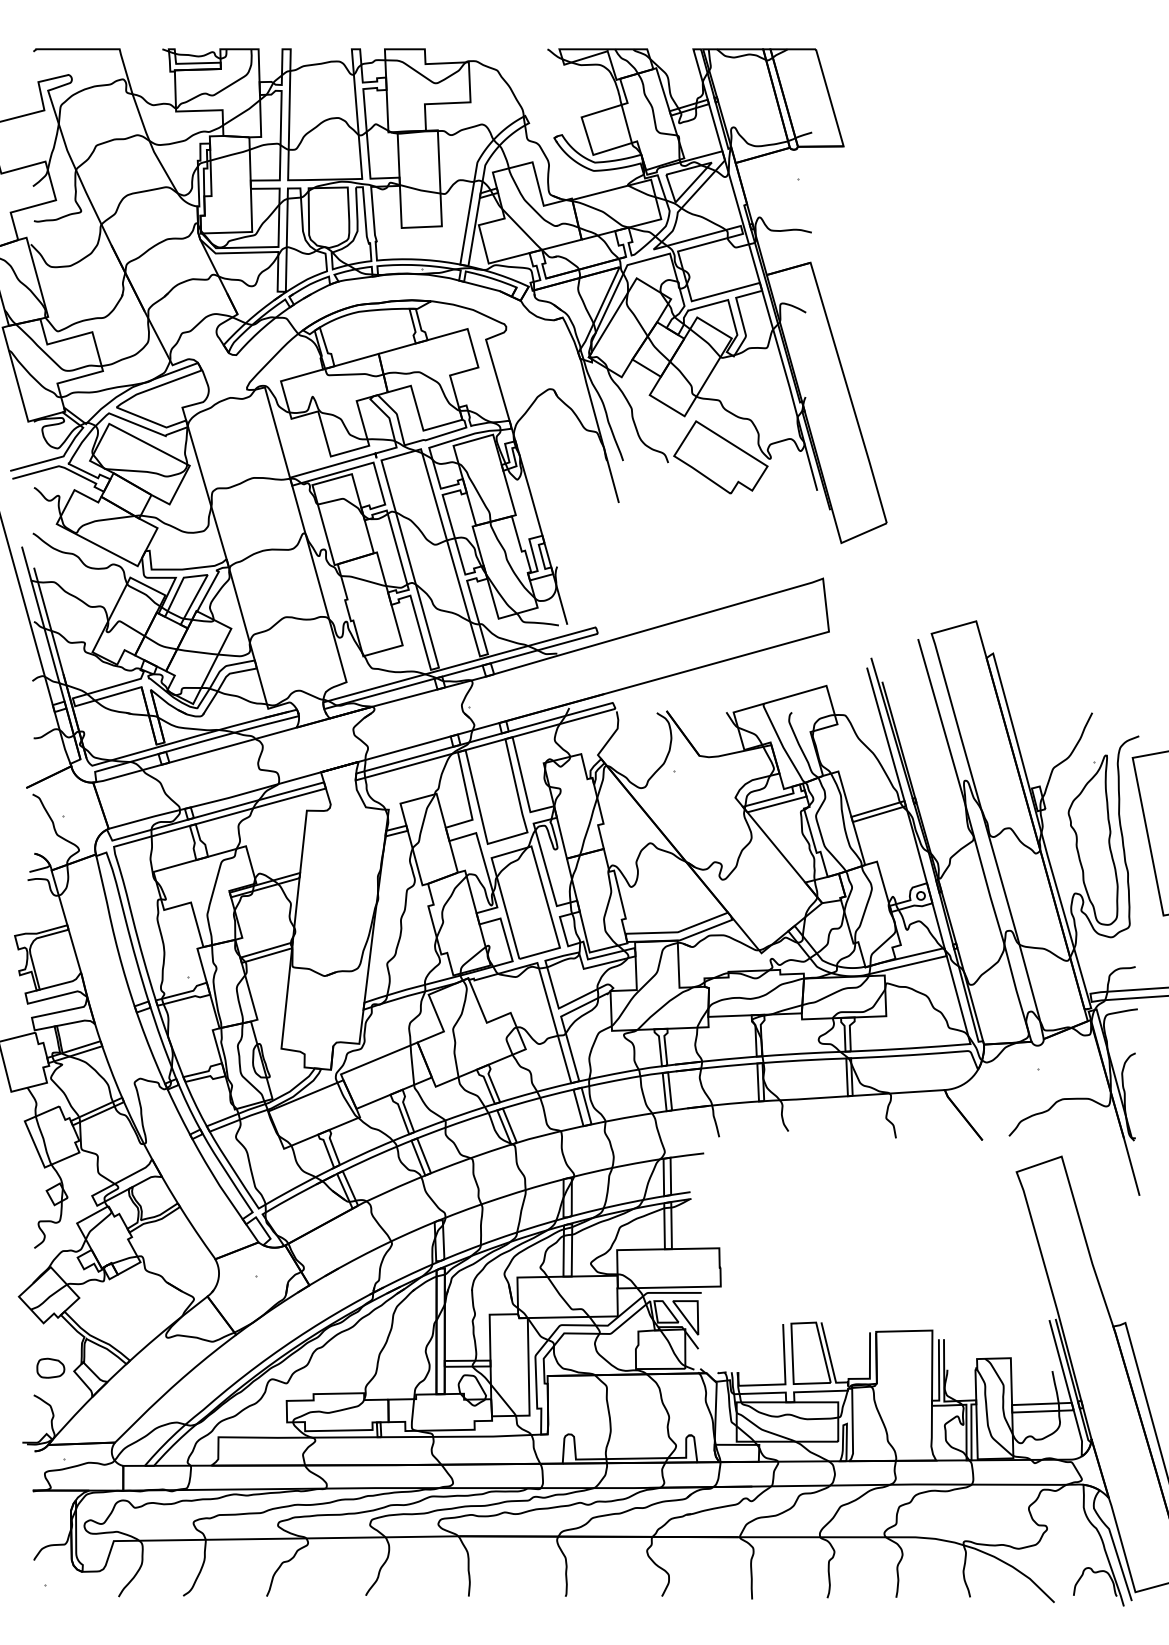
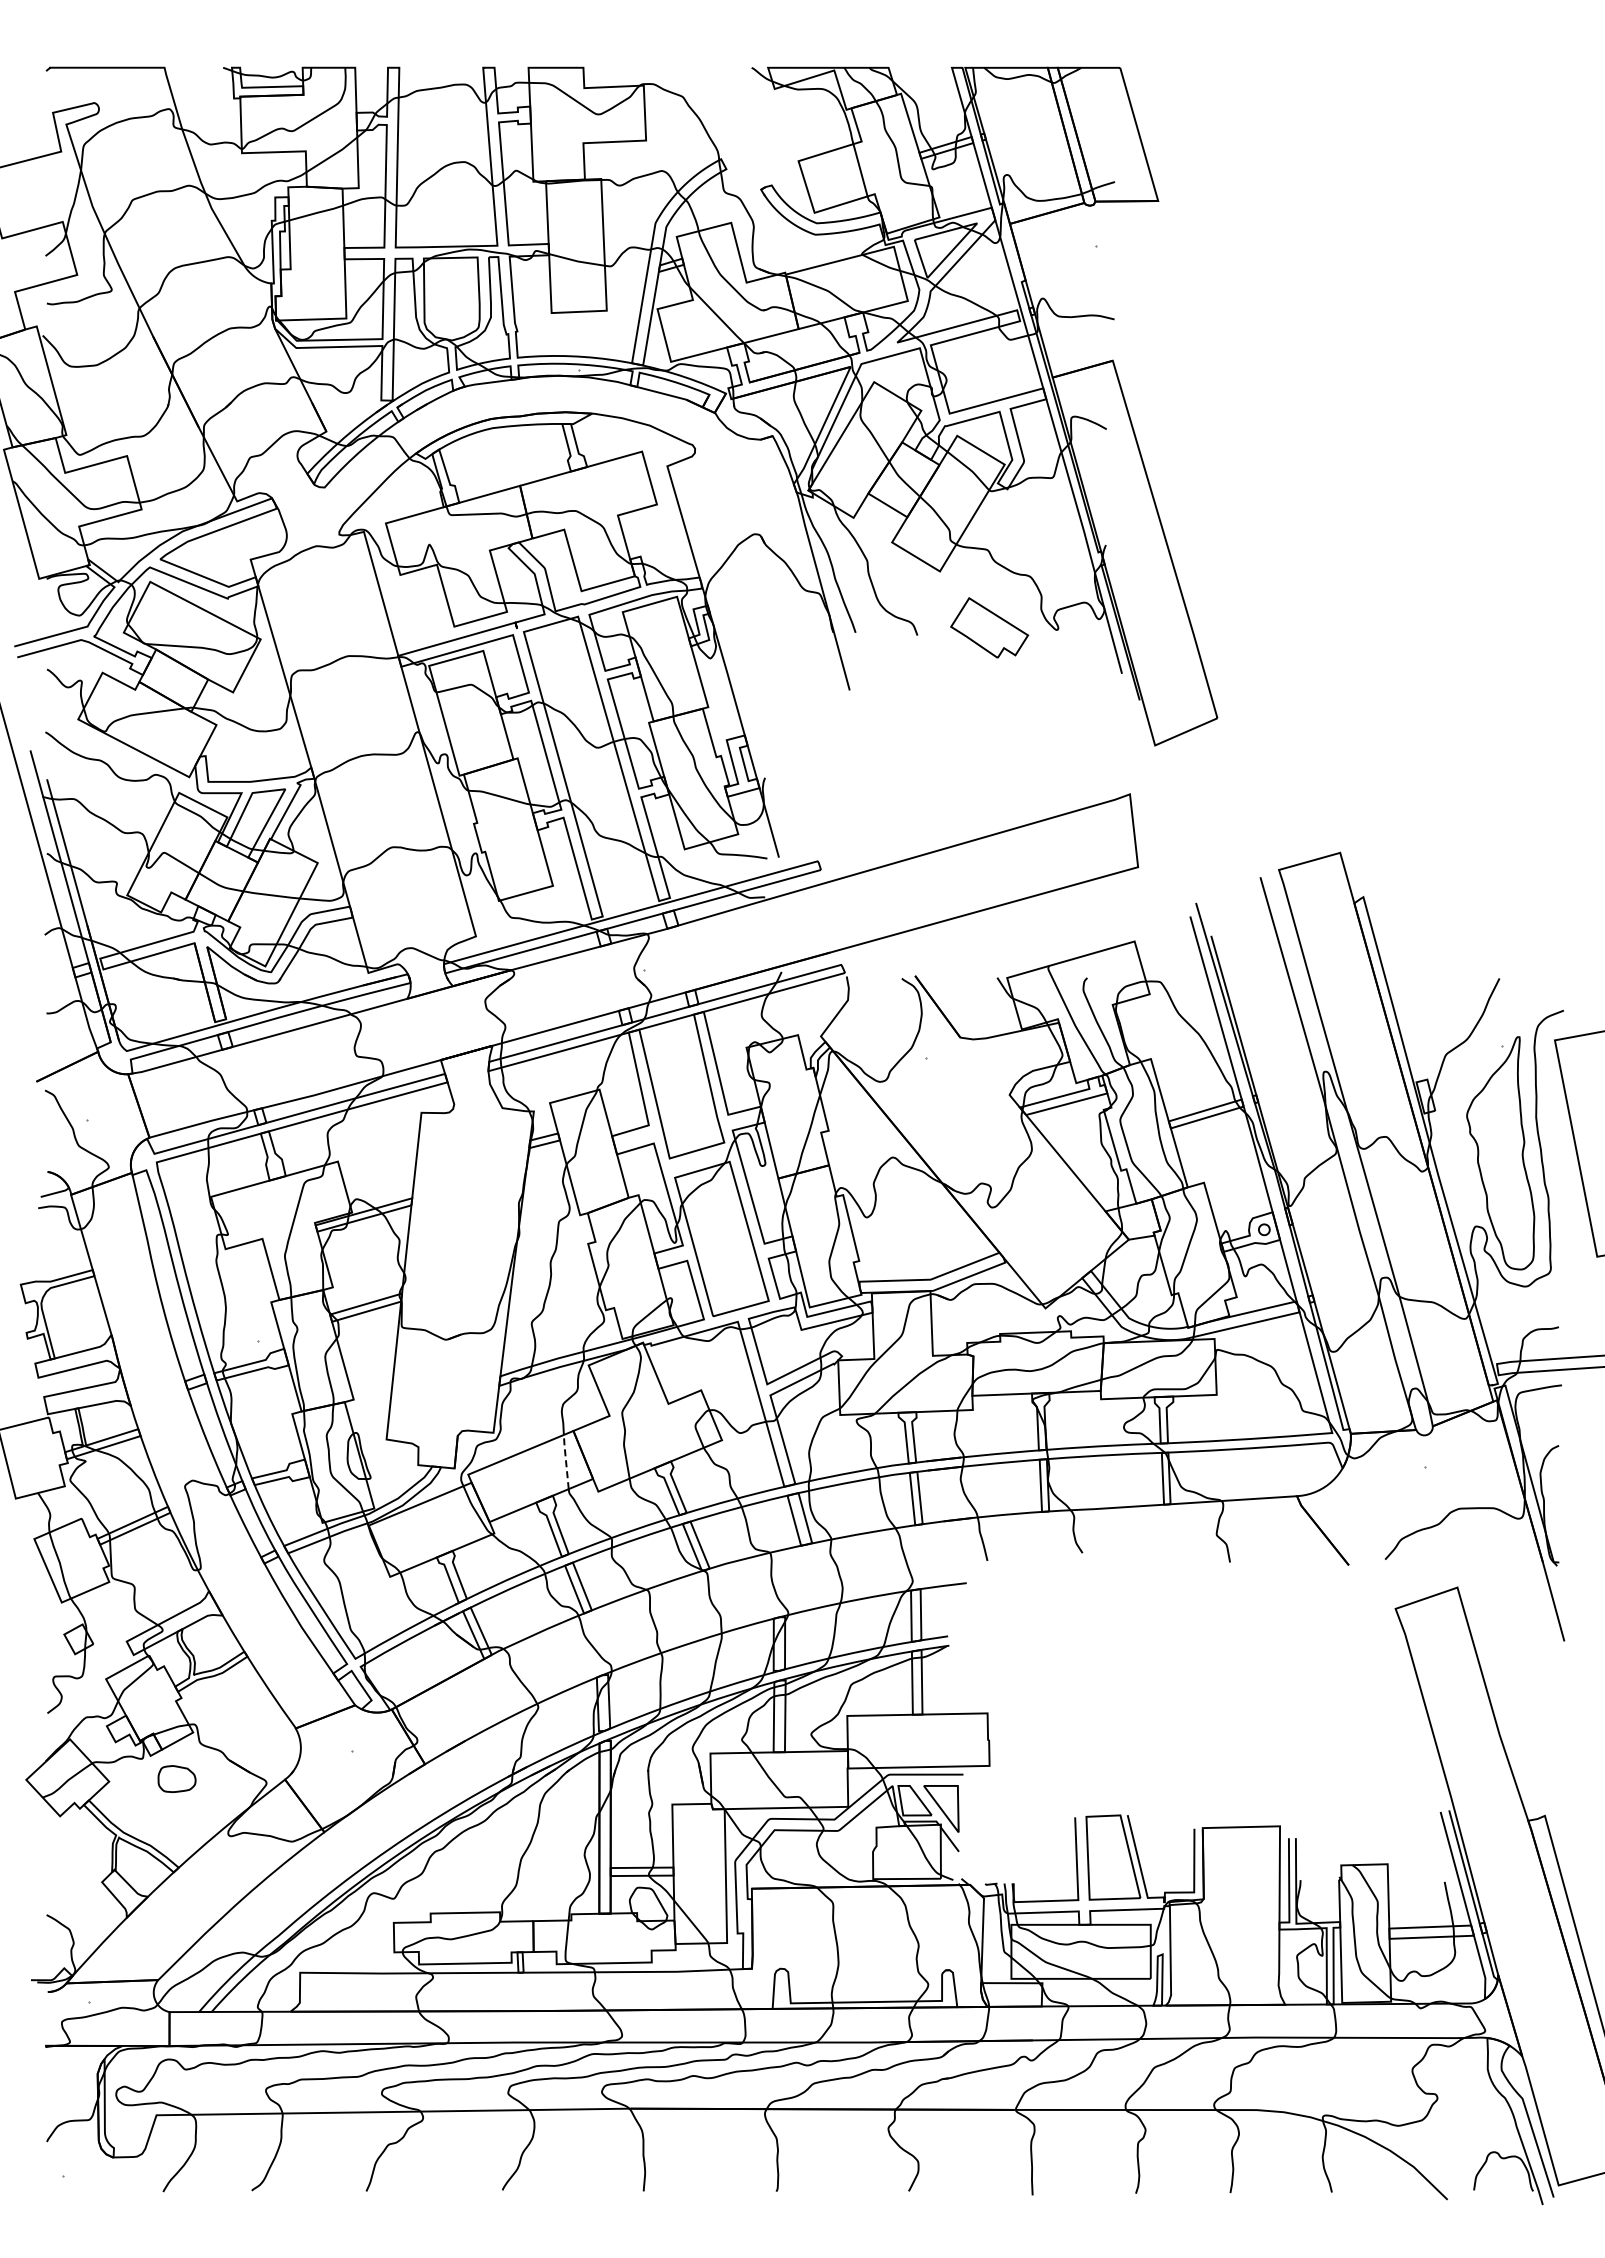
part: (720, 457) -> (989, 627), size x0.6
line: (412, 1064) -> (566, 1461), solid -> dashed
part: (50, 1368) -> (176, 1779), moved

